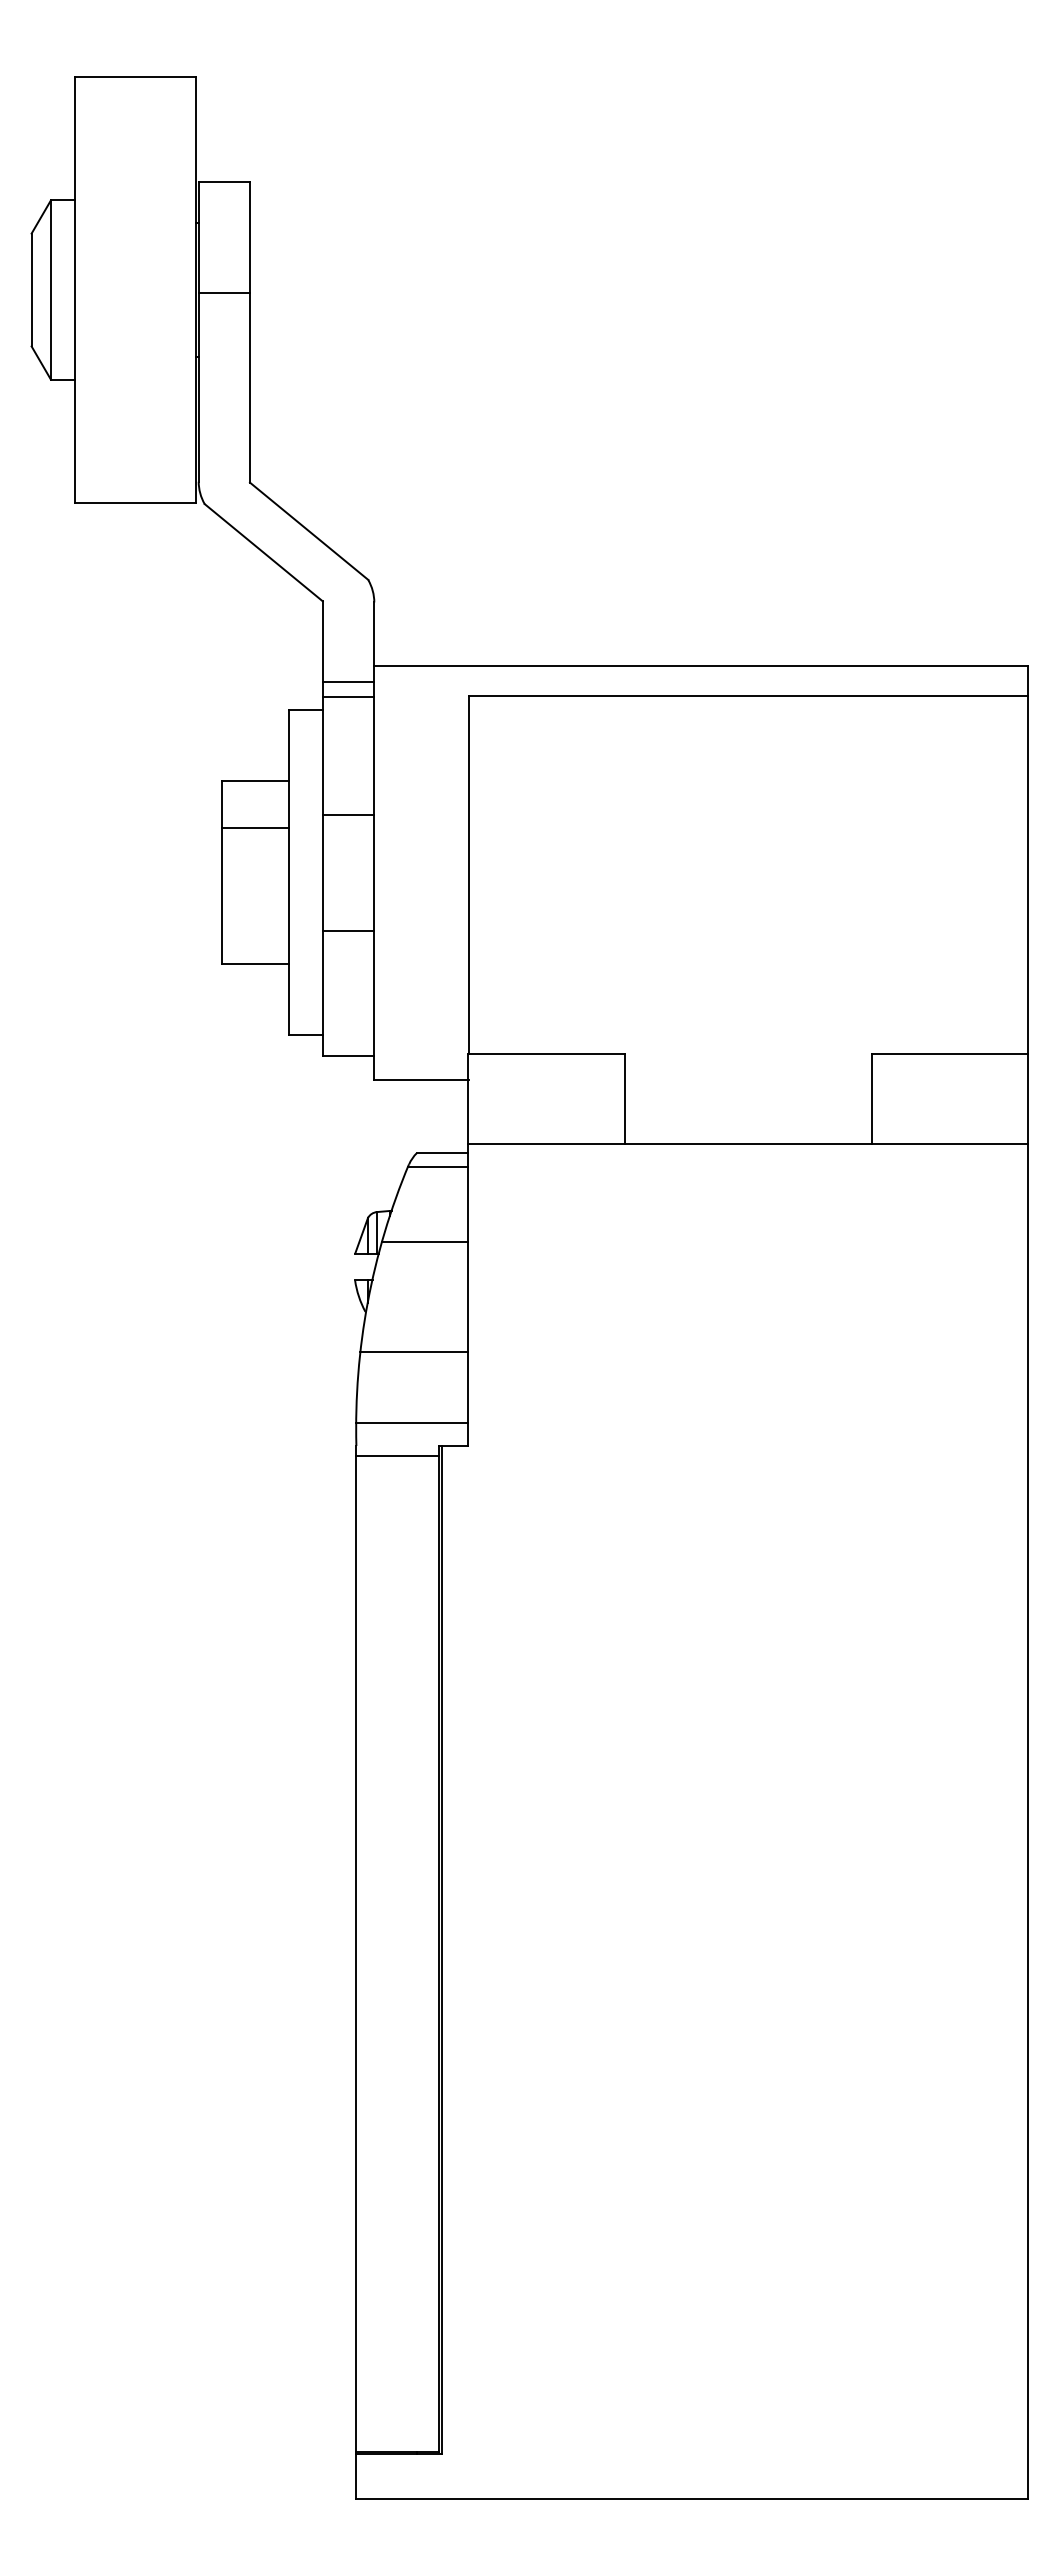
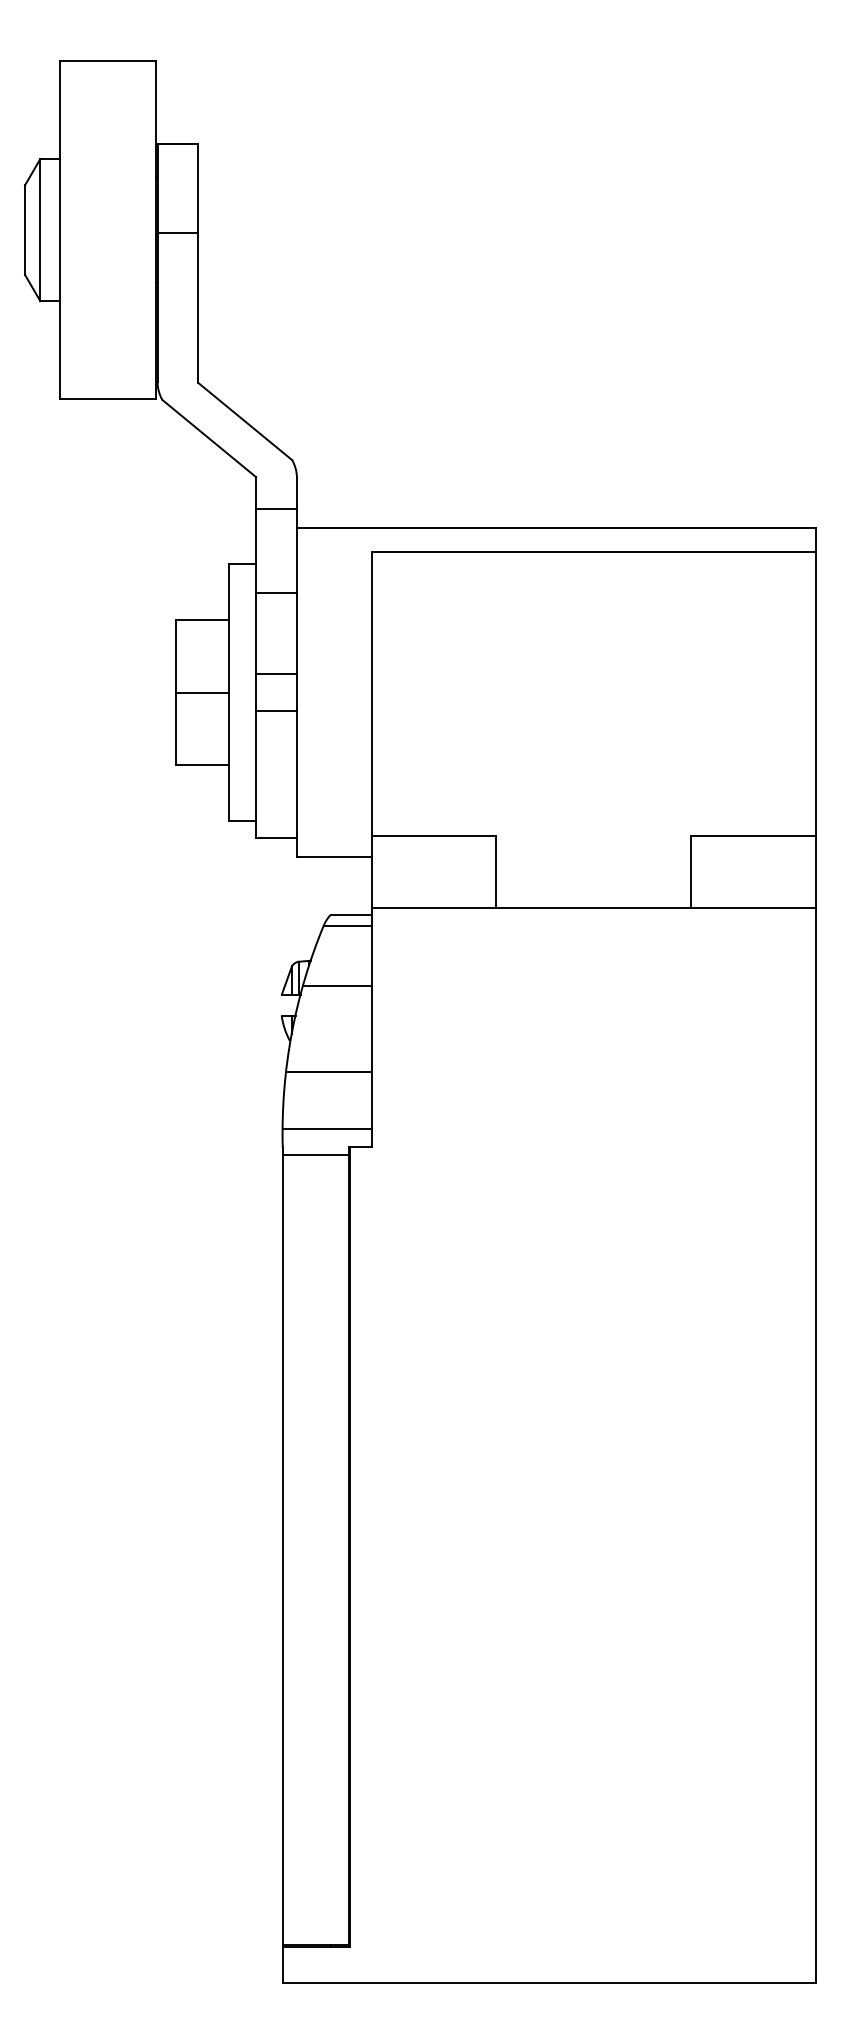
line: (348, 682) -> (276, 509), moved
line: (348, 697) -> (276, 593), moved
line: (348, 815) -> (276, 674), moved
line: (255, 827) -> (202, 692), moved
line: (348, 931) -> (276, 711), moved

